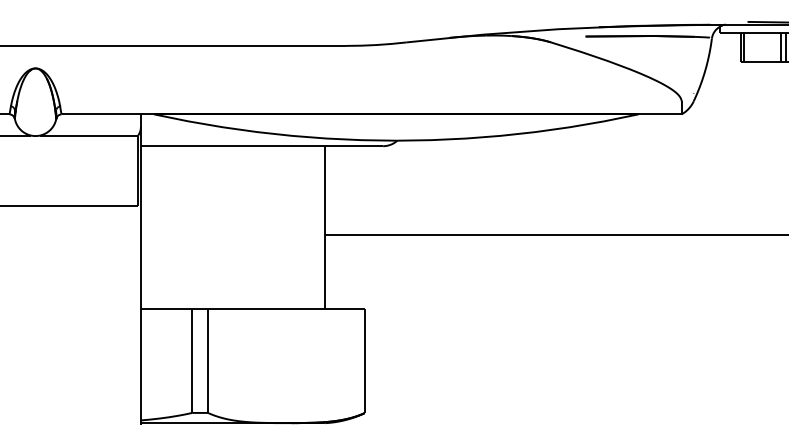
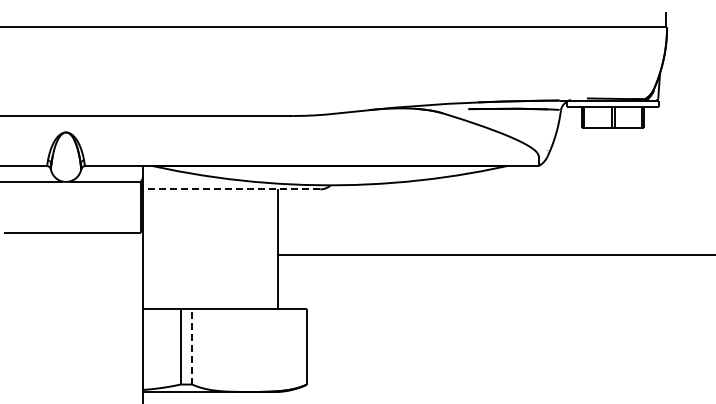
line: (261, 146) -> (231, 189), solid -> dashed
line: (208, 360) -> (192, 346), solid -> dashed

